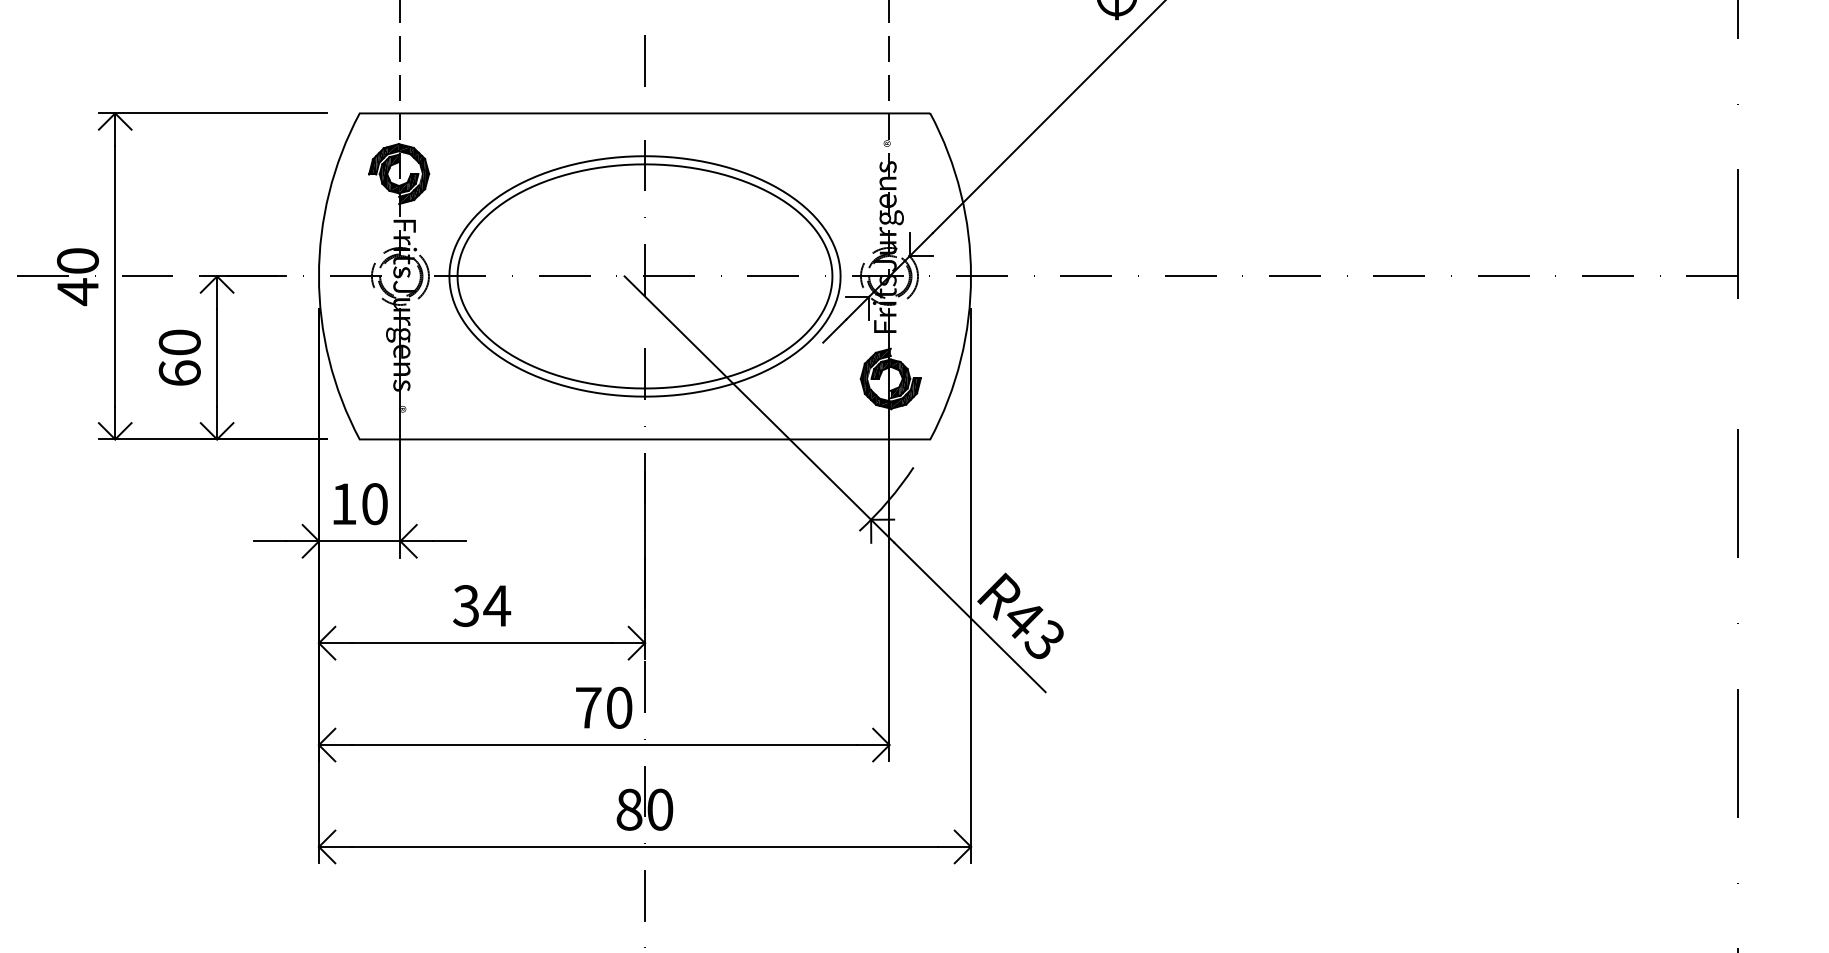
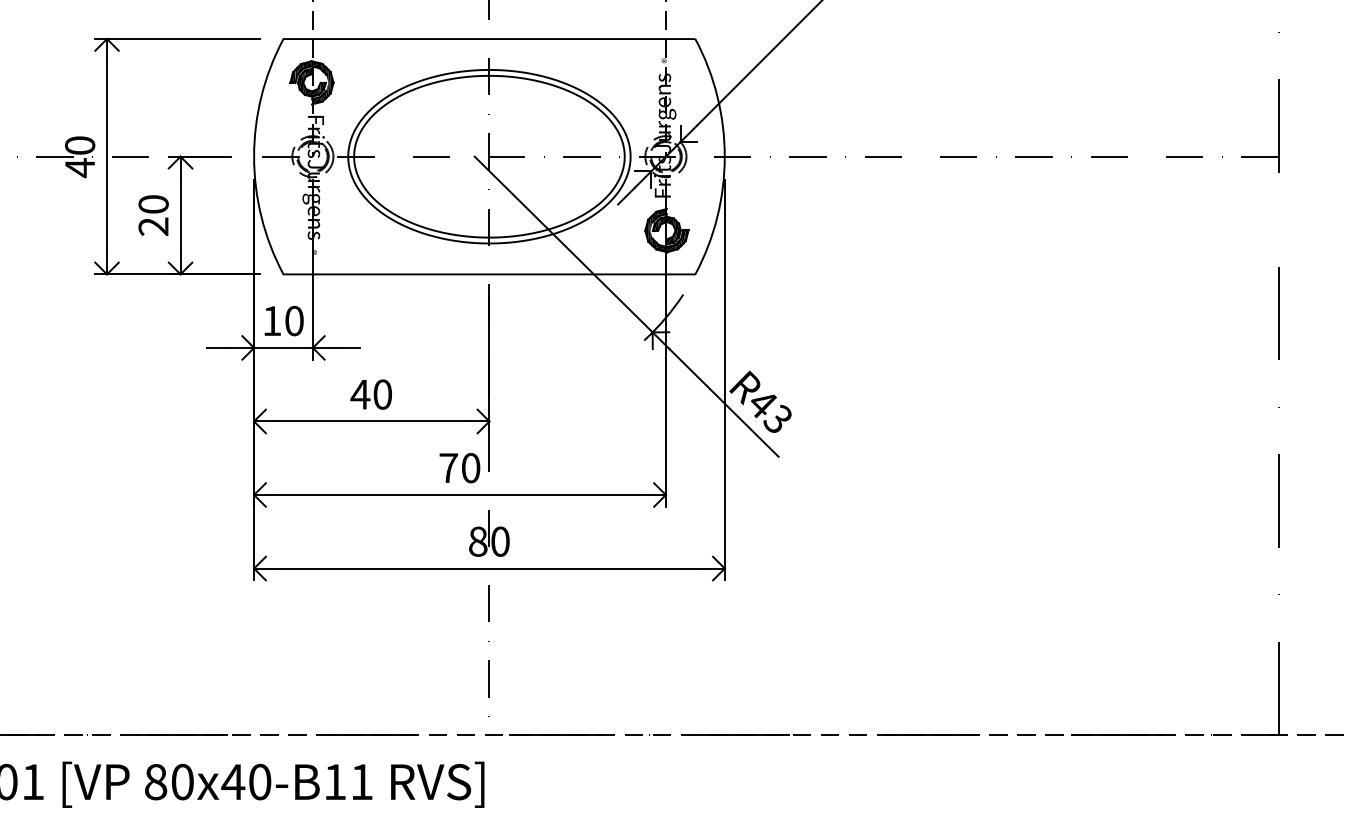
text: (179, 373) -> (153, 226), 60 -> 20
text: (481, 605) -> (371, 394), 34 -> 40

